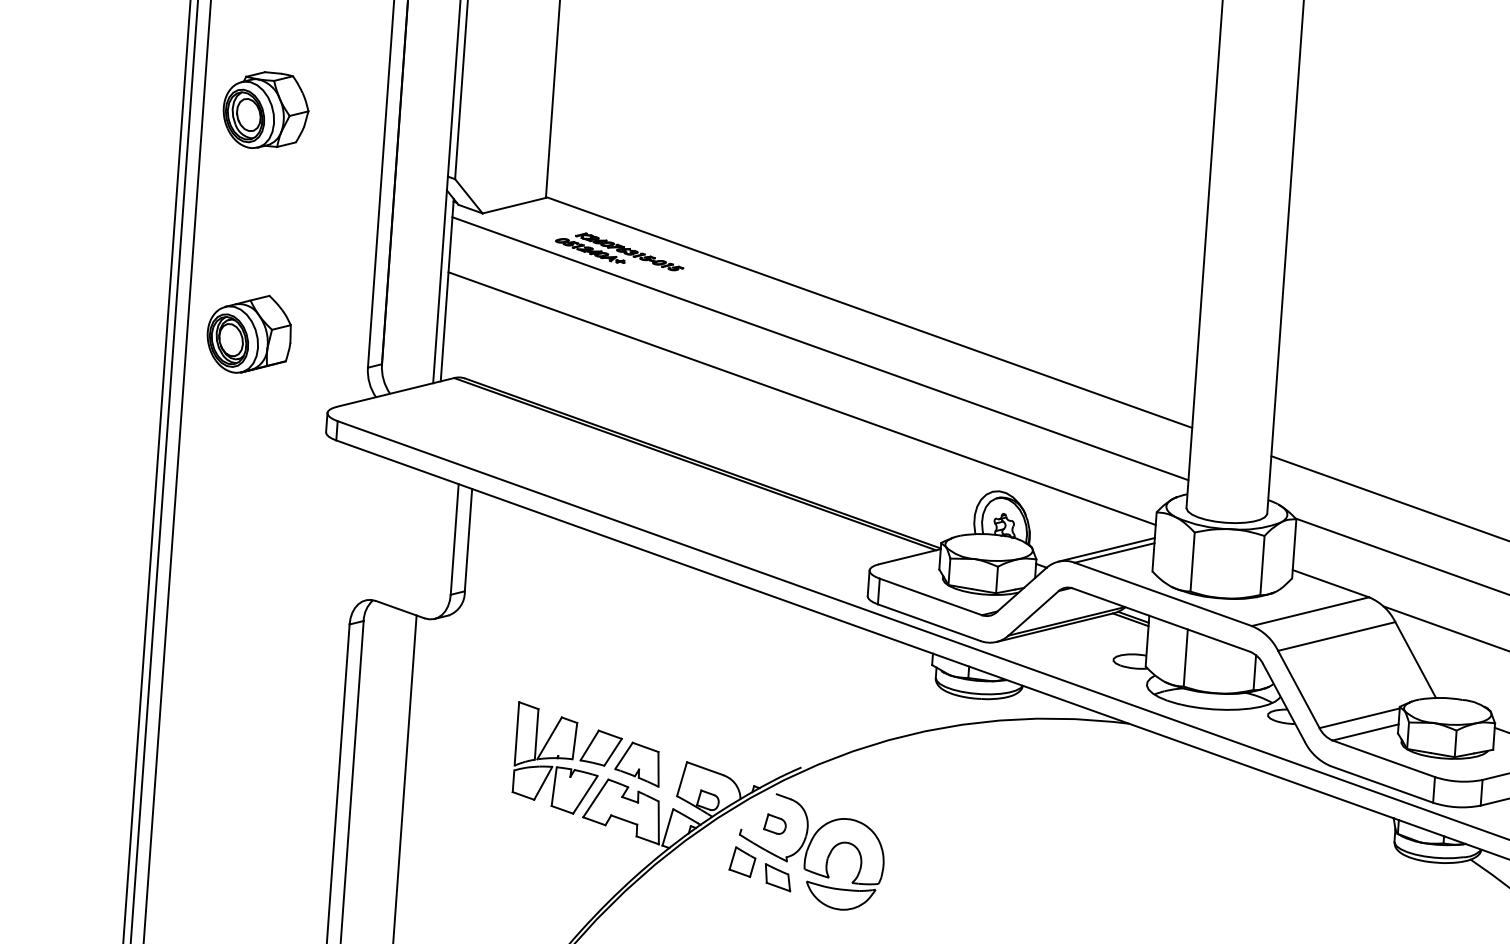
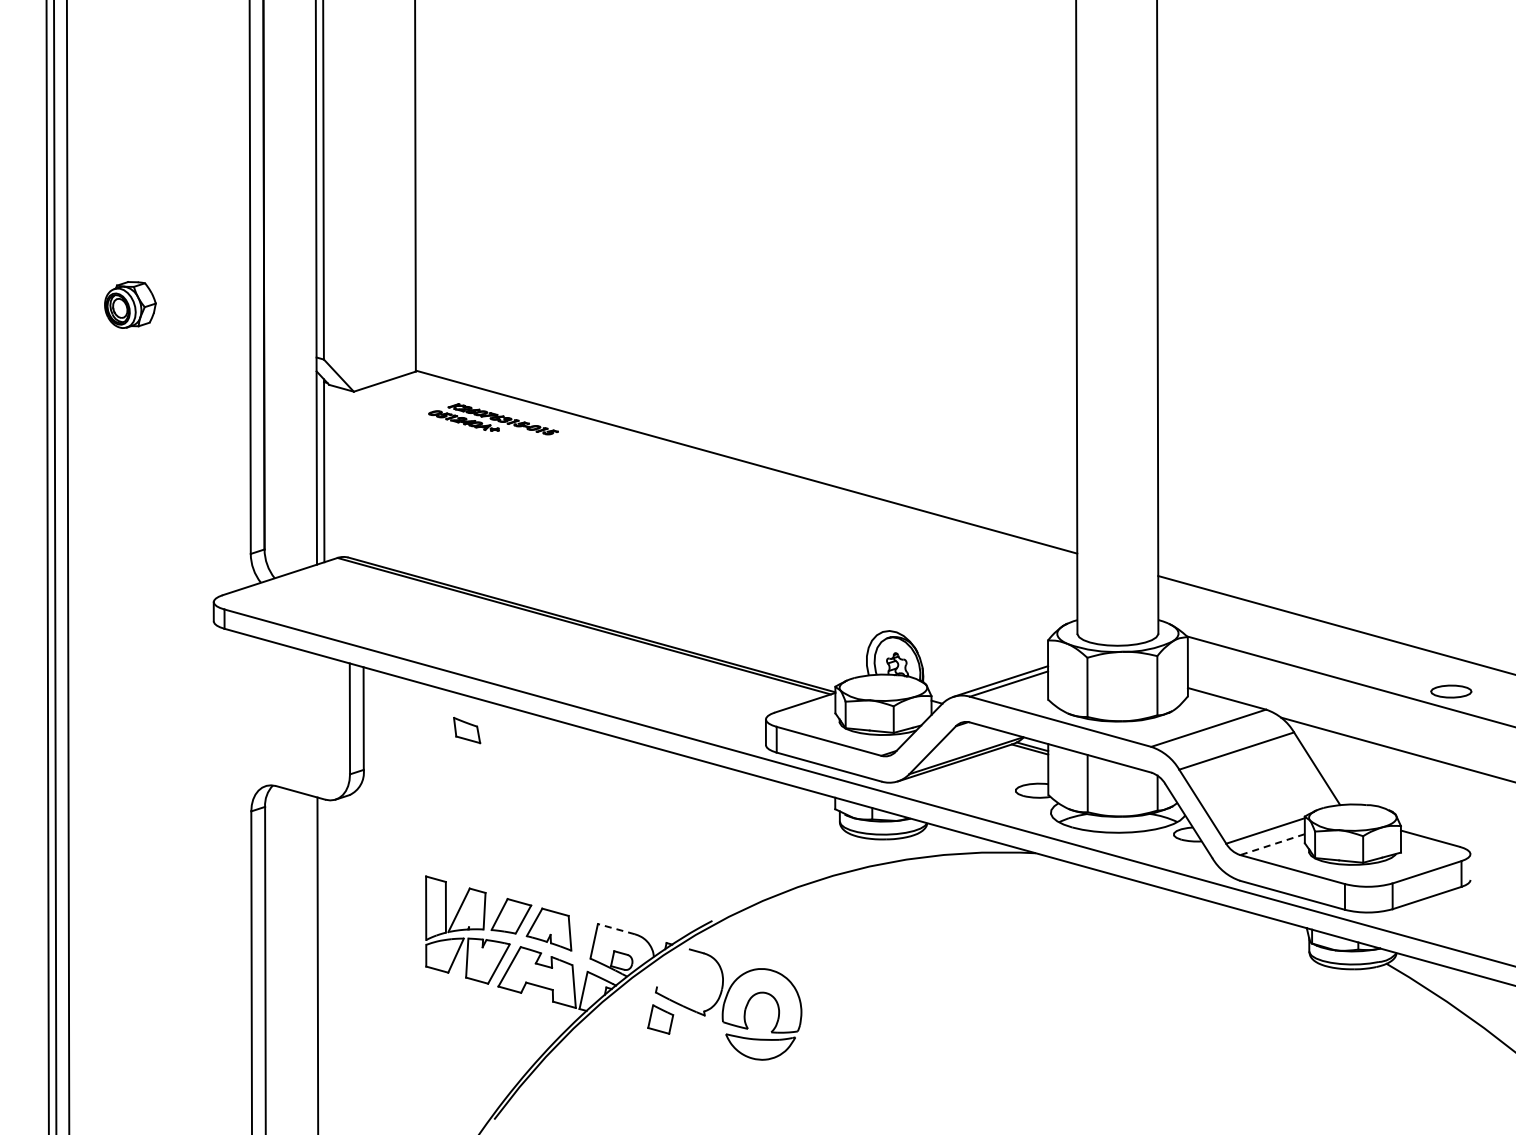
part: (266, 110) -> (130, 304), size x0.6
part: (248, 333) -> (129, 528), removed
line: (820, 348) -> (700, 501), removed
line: (802, 398) -> (686, 552), removed
line: (1365, 732) -> (1272, 844), solid -> dashed
line: (704, 768) -> (615, 929), solid -> dashed
part: (774, 824) -> (689, 979), removed
part: (778, 877) -> (467, 730), moved

